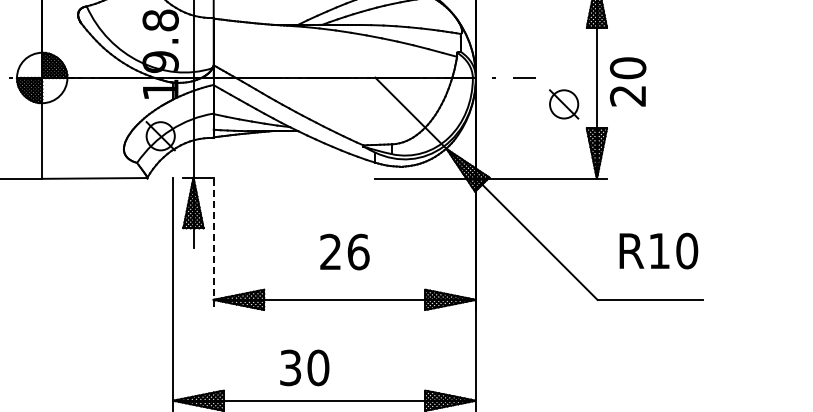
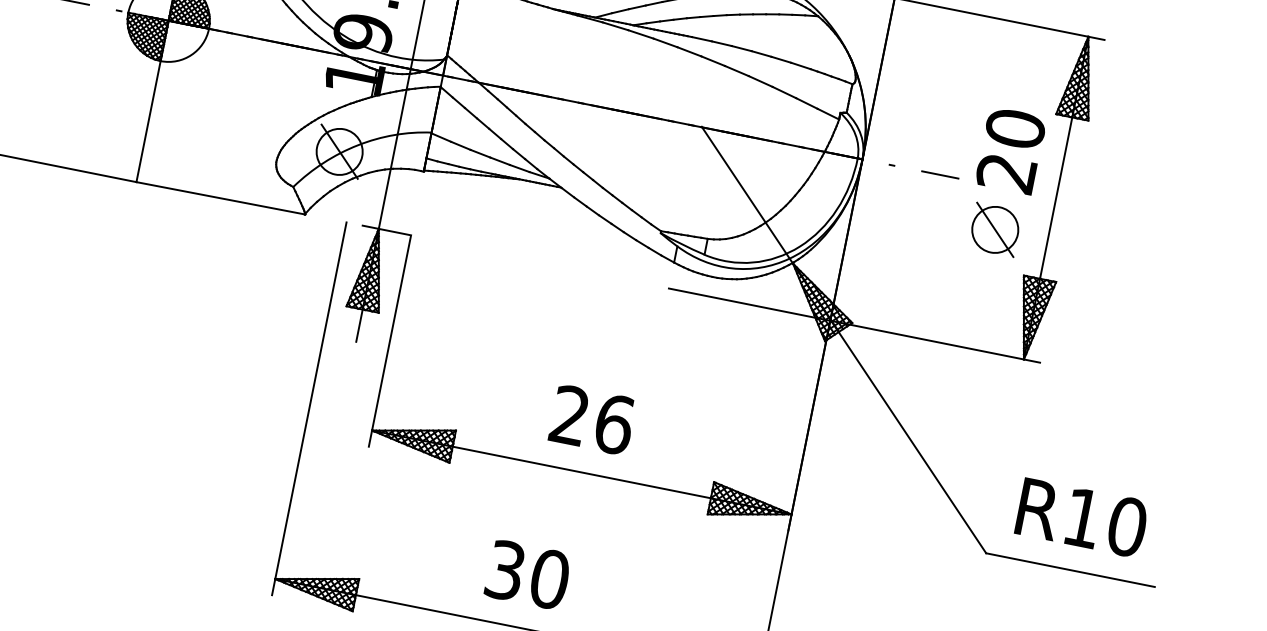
text: (627, 81) -> (1010, 149), moved
line: (213, 244) -> (389, 341), dashed -> solid
text: (658, 250) -> (1081, 516), moved
text: (344, 251) -> (592, 419), moved
text: (304, 367) -> (527, 574), moved

